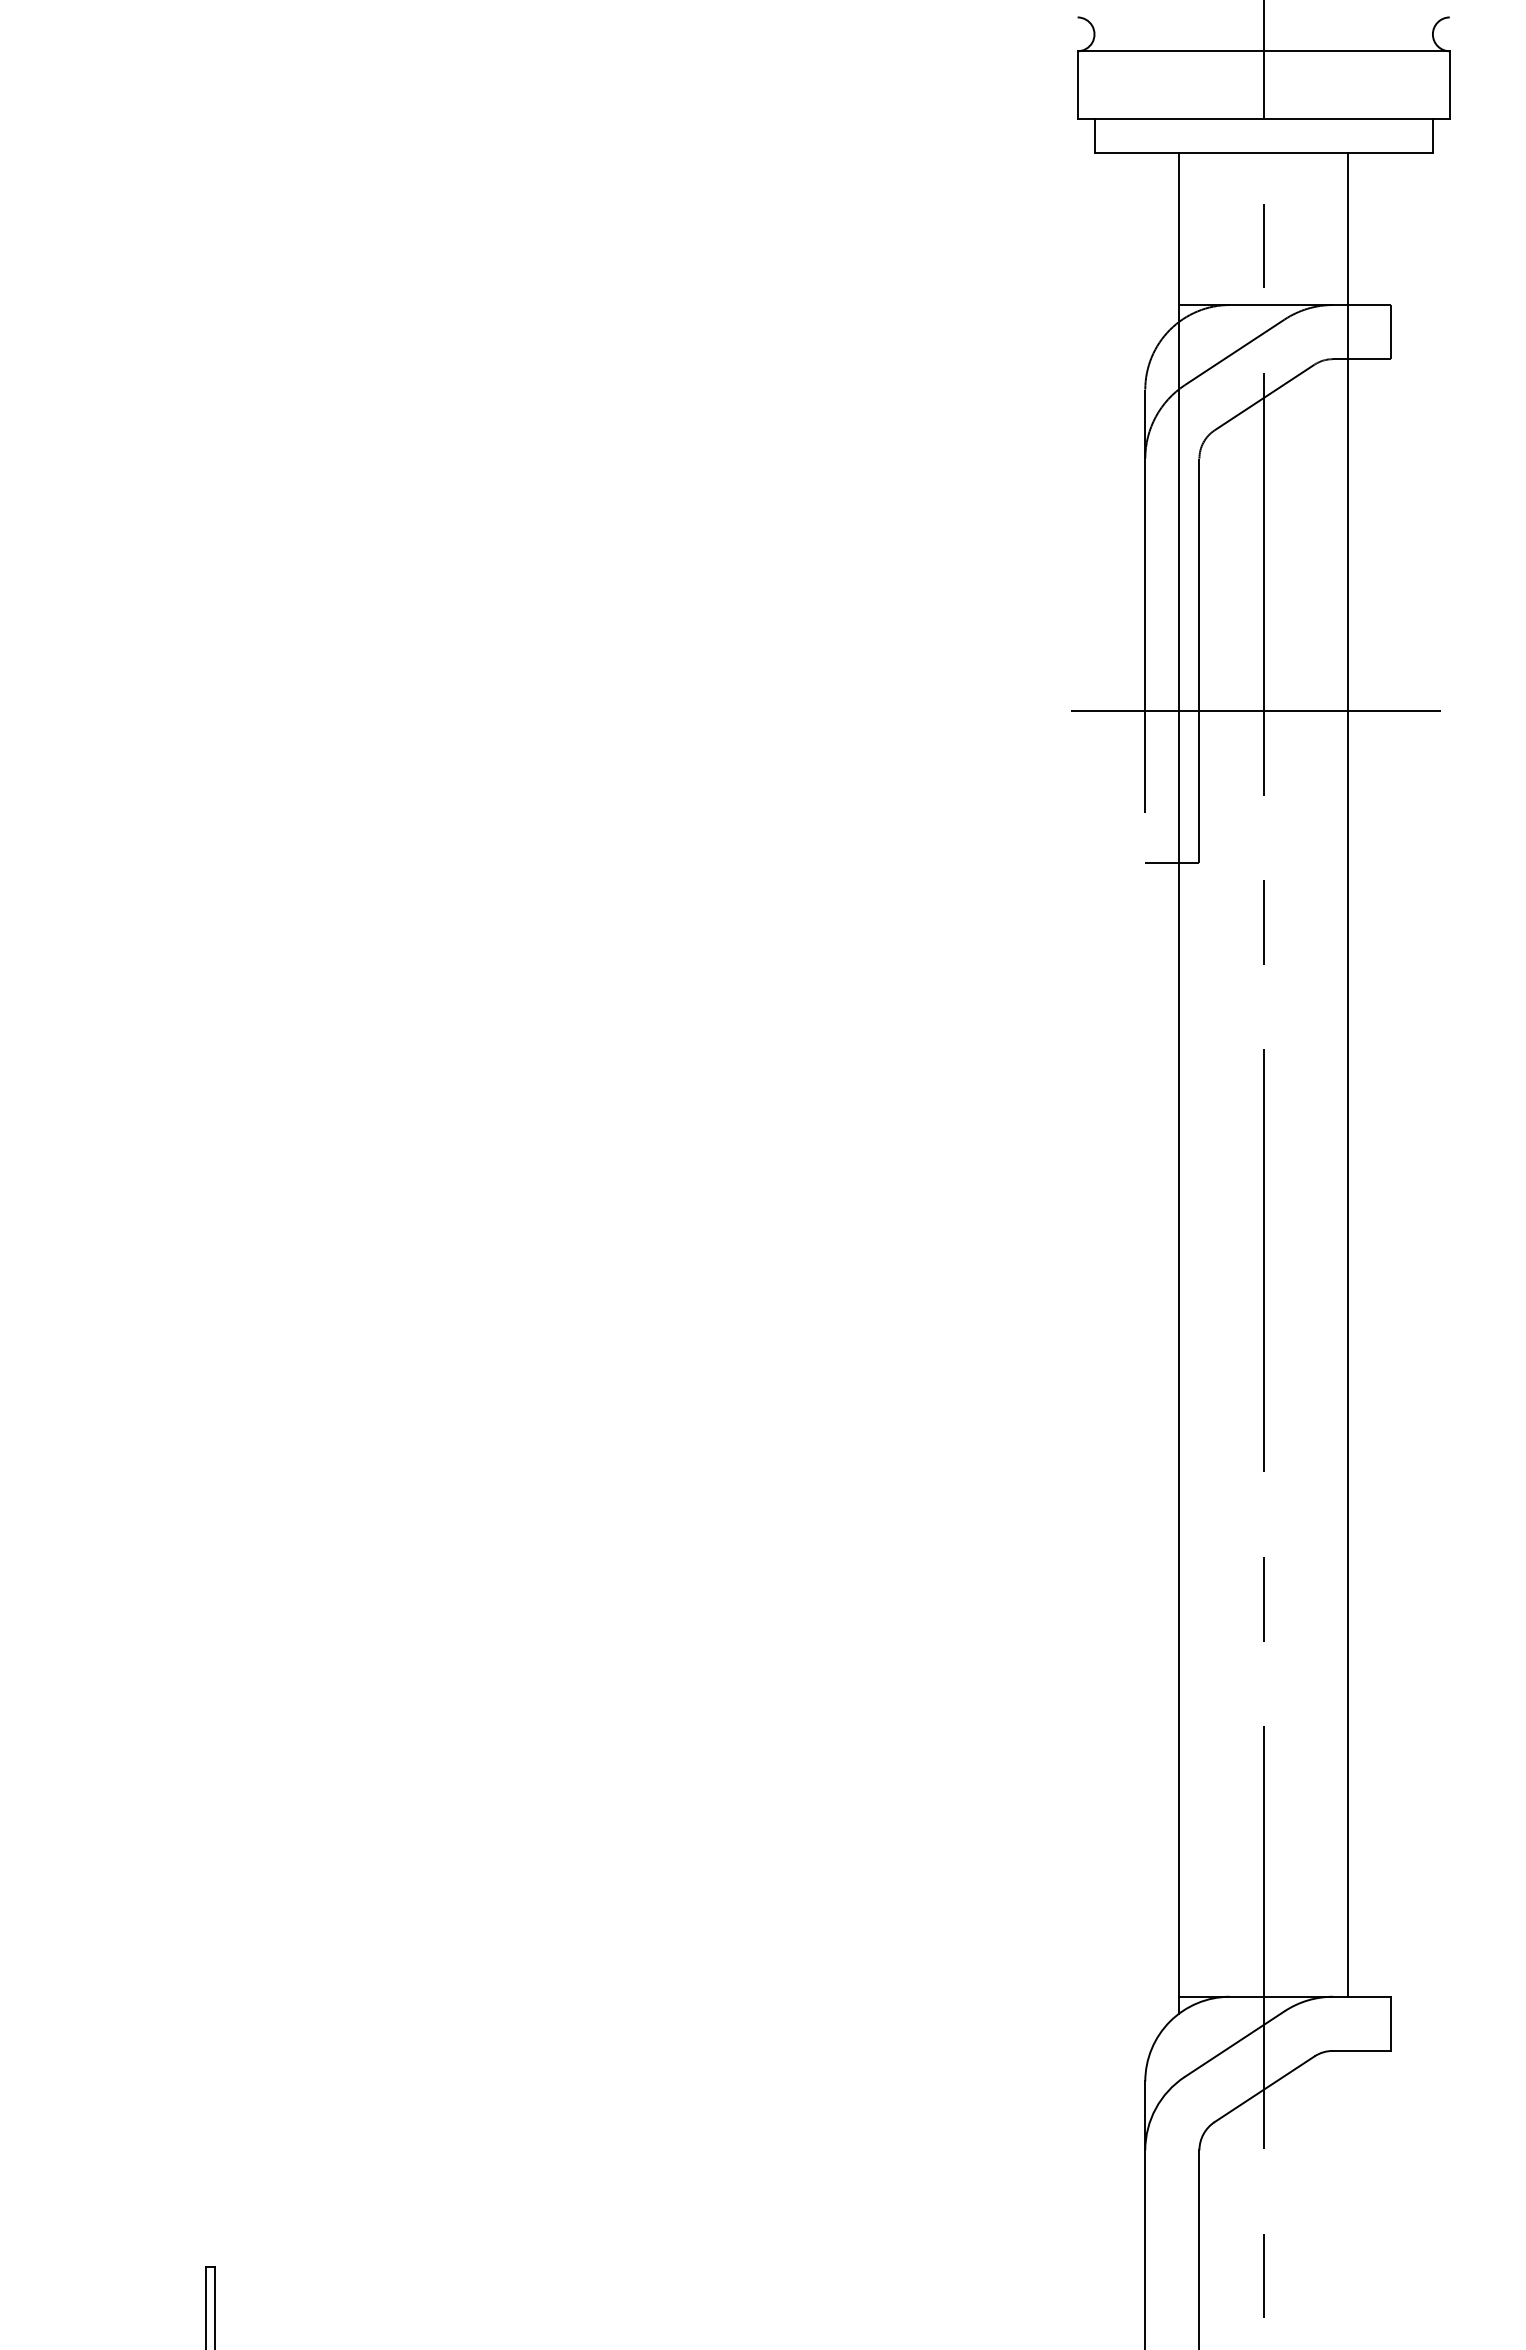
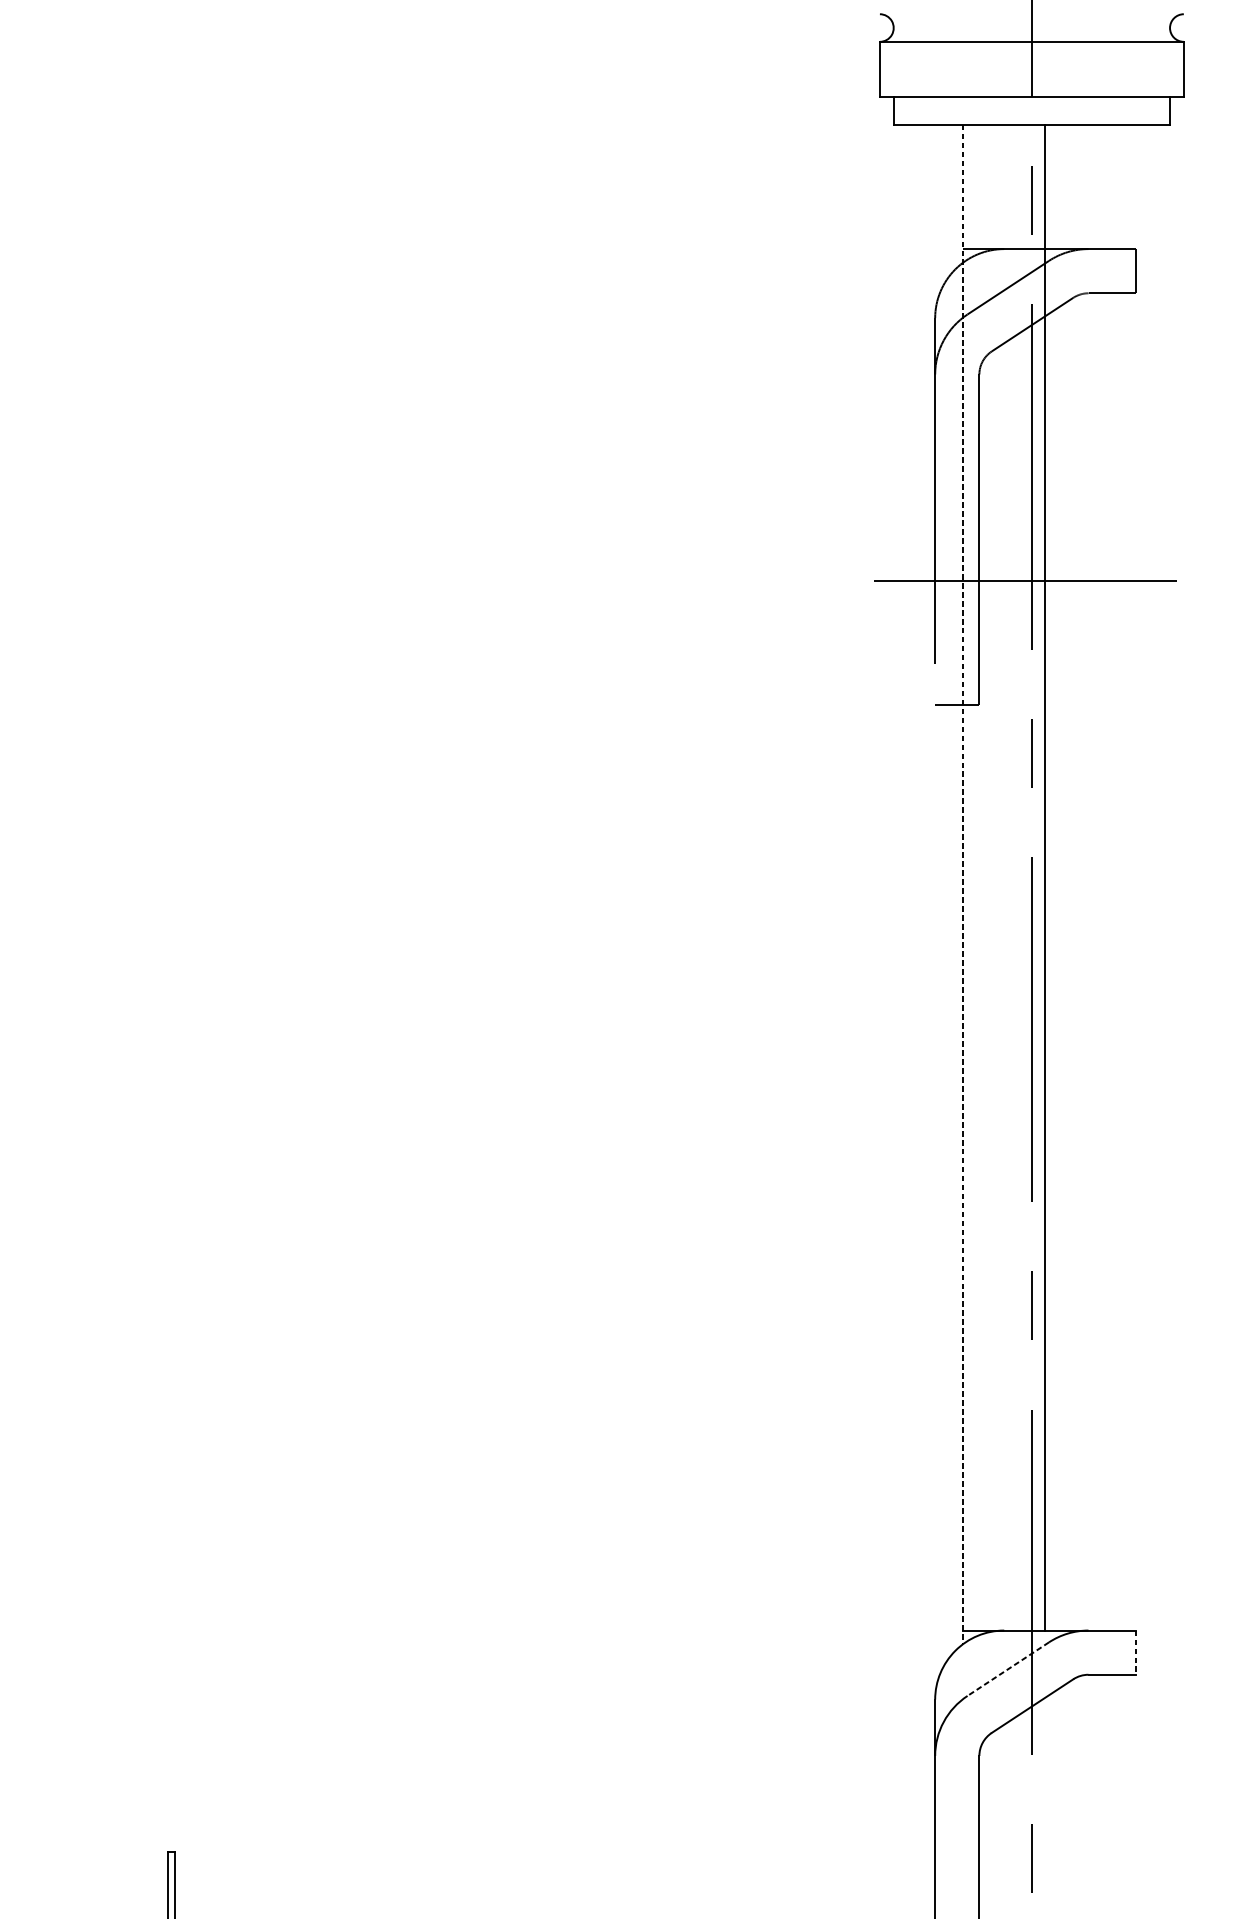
line: (1348, 1074) -> (1045, 877), moved
line: (1179, 1083) -> (963, 884), solid -> dashed
line: (1390, 2024) -> (1135, 1653), solid -> dashed
line: (1234, 2044) -> (1008, 1669), solid -> dashed

